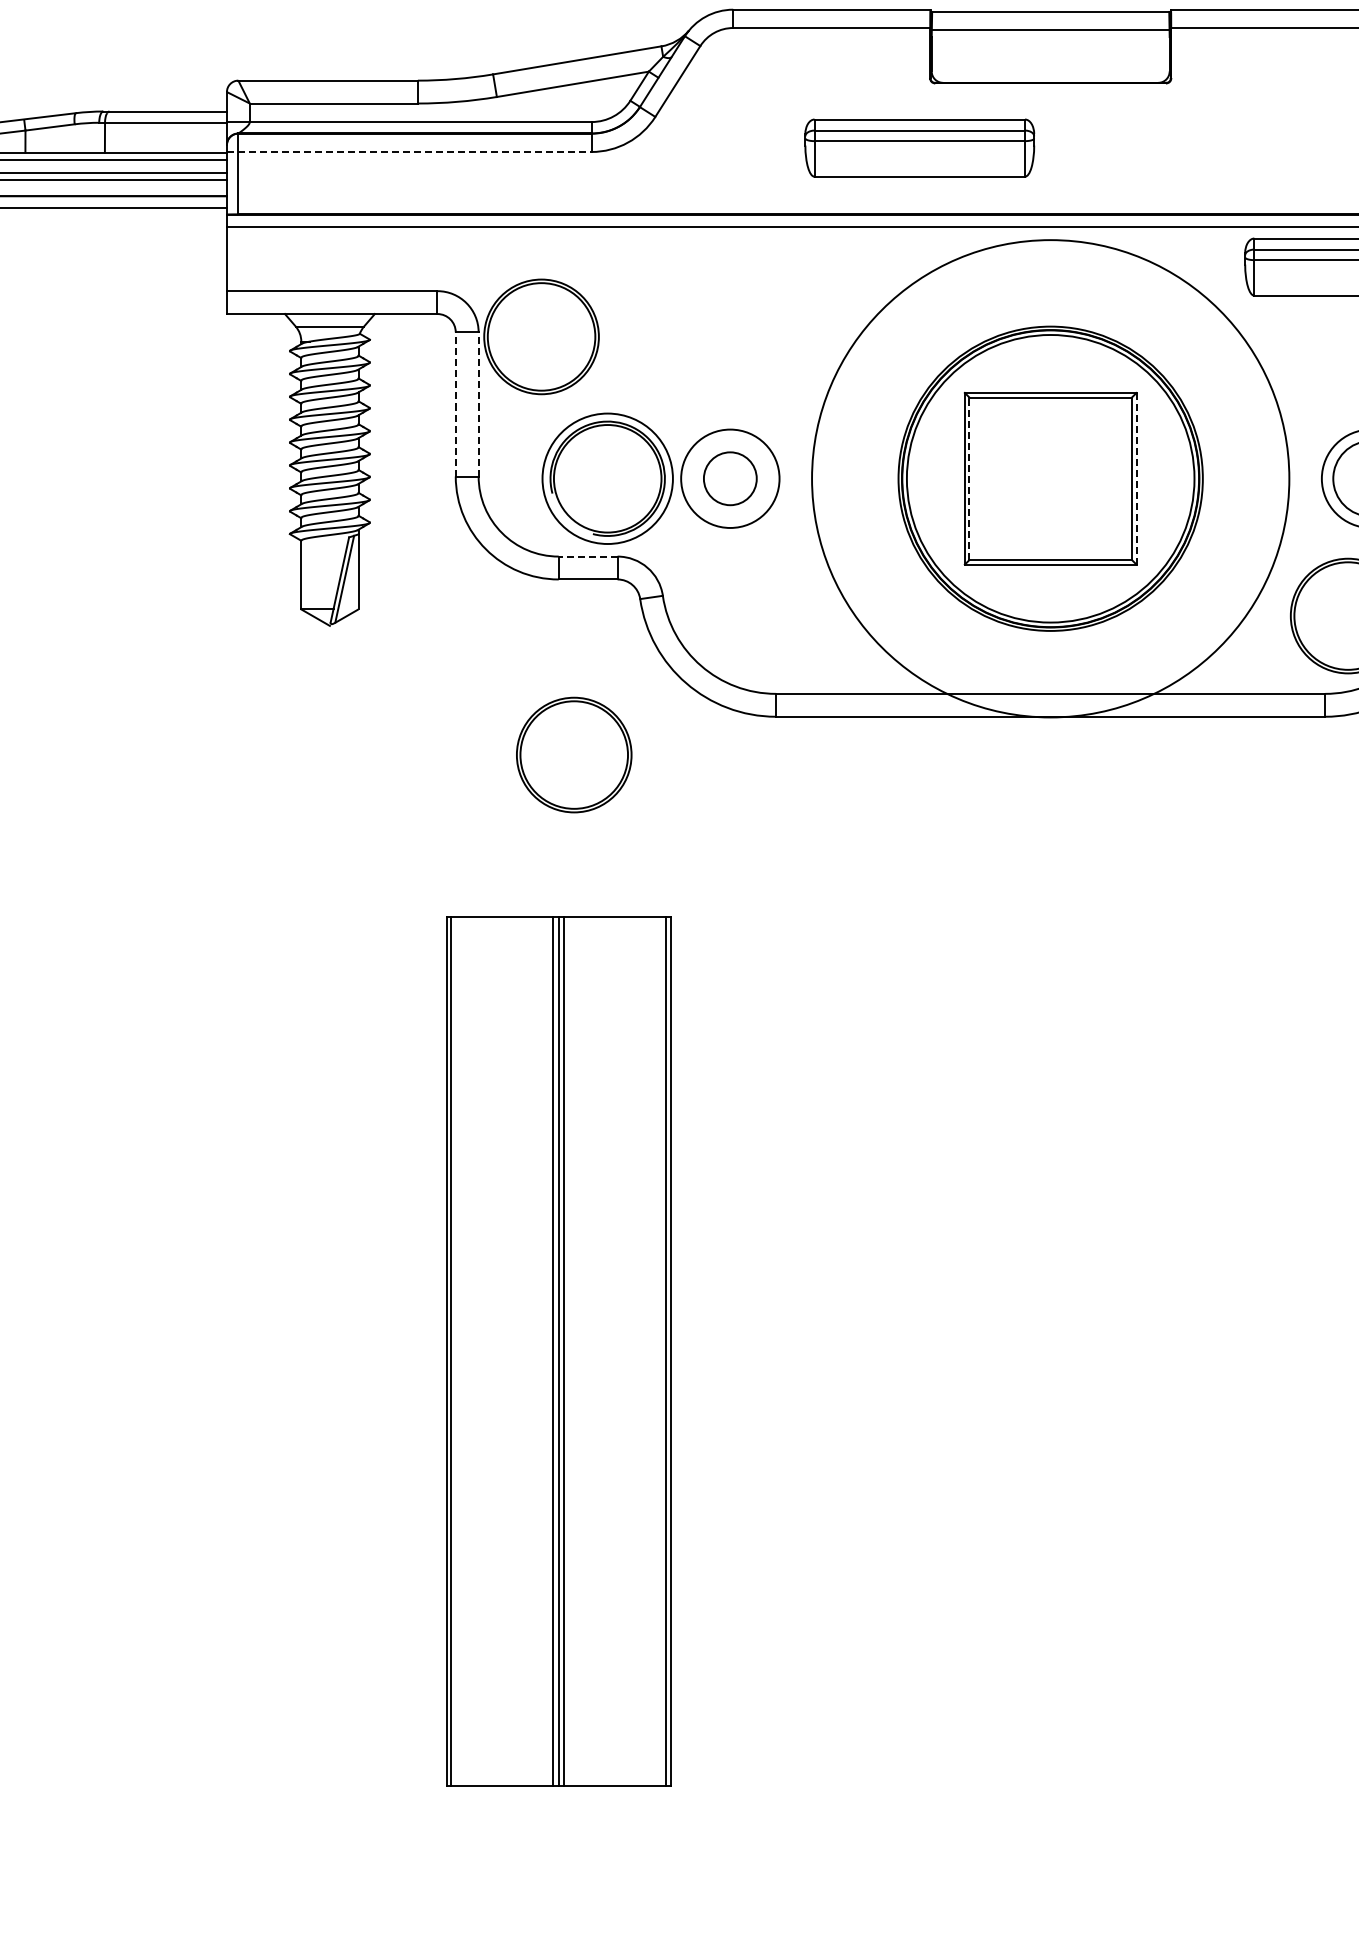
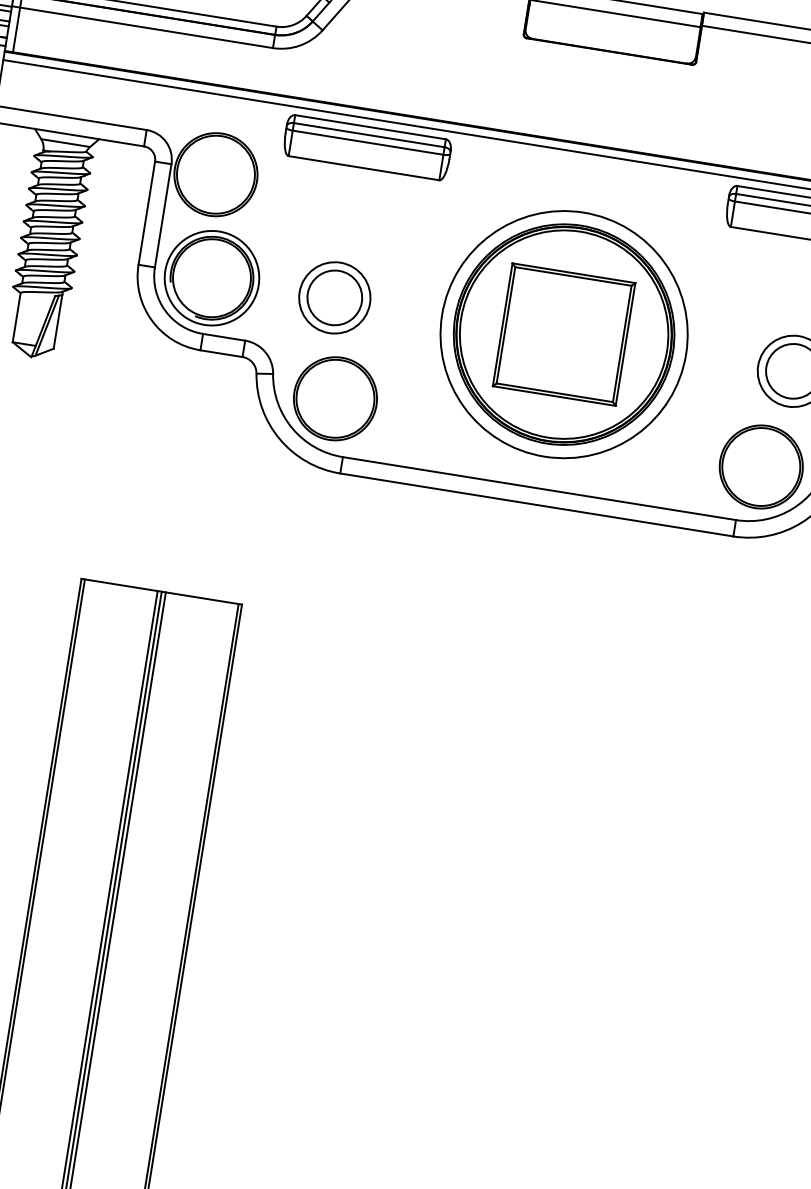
part: (919, 147) -> (367, 147), moved
line: (409, 151) -> (142, 26), dashed -> solid
line: (455, 403) -> (146, 212), dashed -> solid
line: (478, 403) -> (163, 215), dashed -> solid
part: (607, 478) -> (211, 278), moved
circle: (730, 478) -> (334, 297), size x1.43
line: (969, 478) -> (506, 325), dashed -> solid
circle: (1050, 478) -> (564, 334), size x0.71
line: (1136, 478) -> (625, 344), dashed -> solid
line: (587, 556) -> (223, 337), dashed -> solid
part: (574, 754) -> (335, 398), moved

